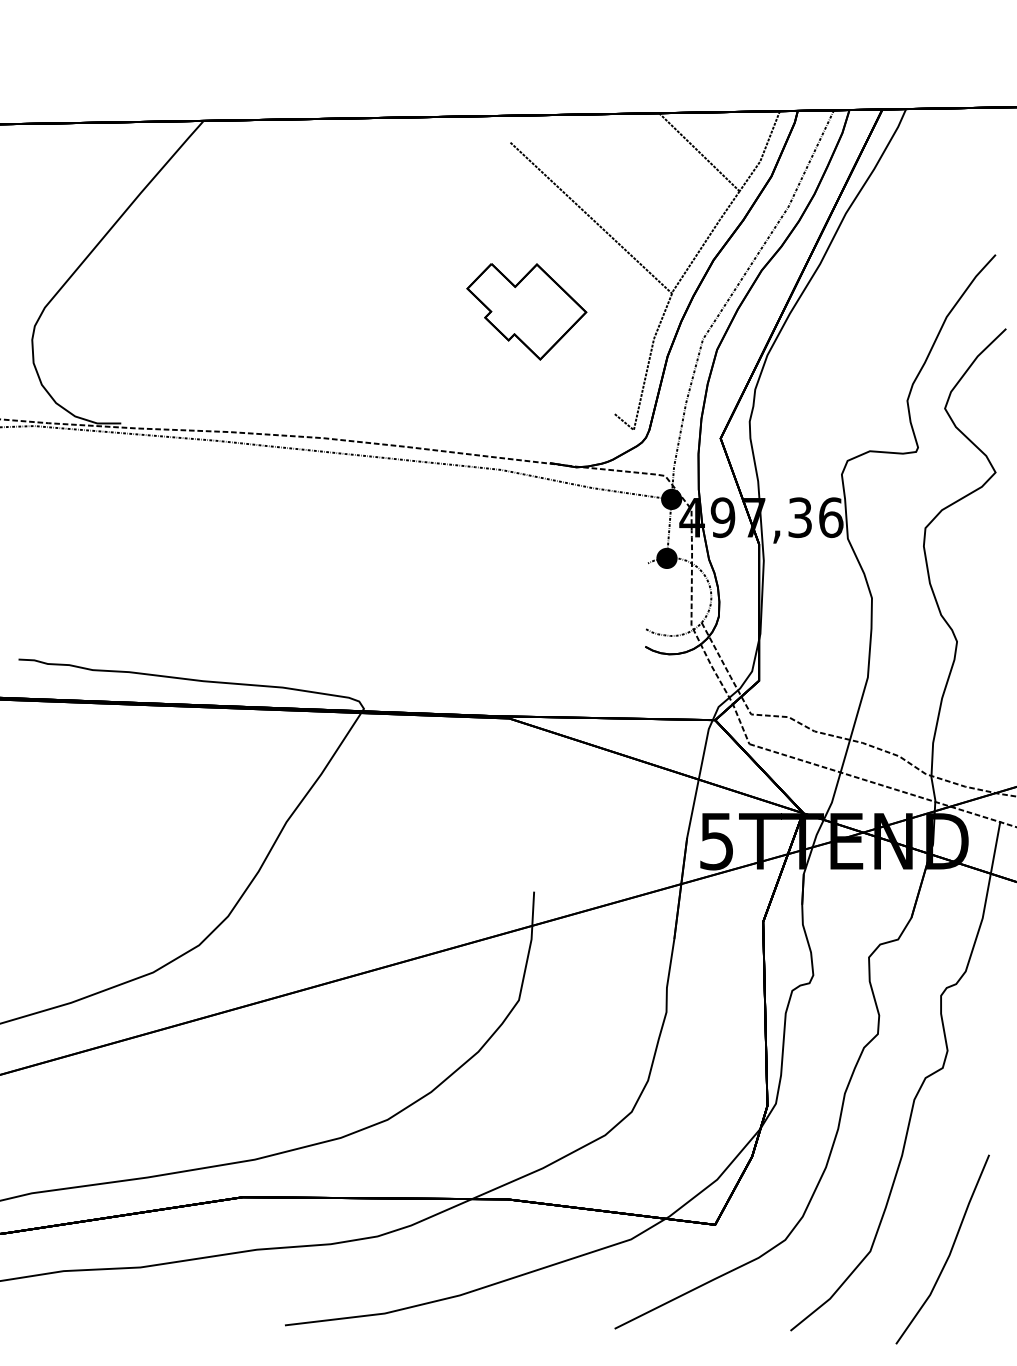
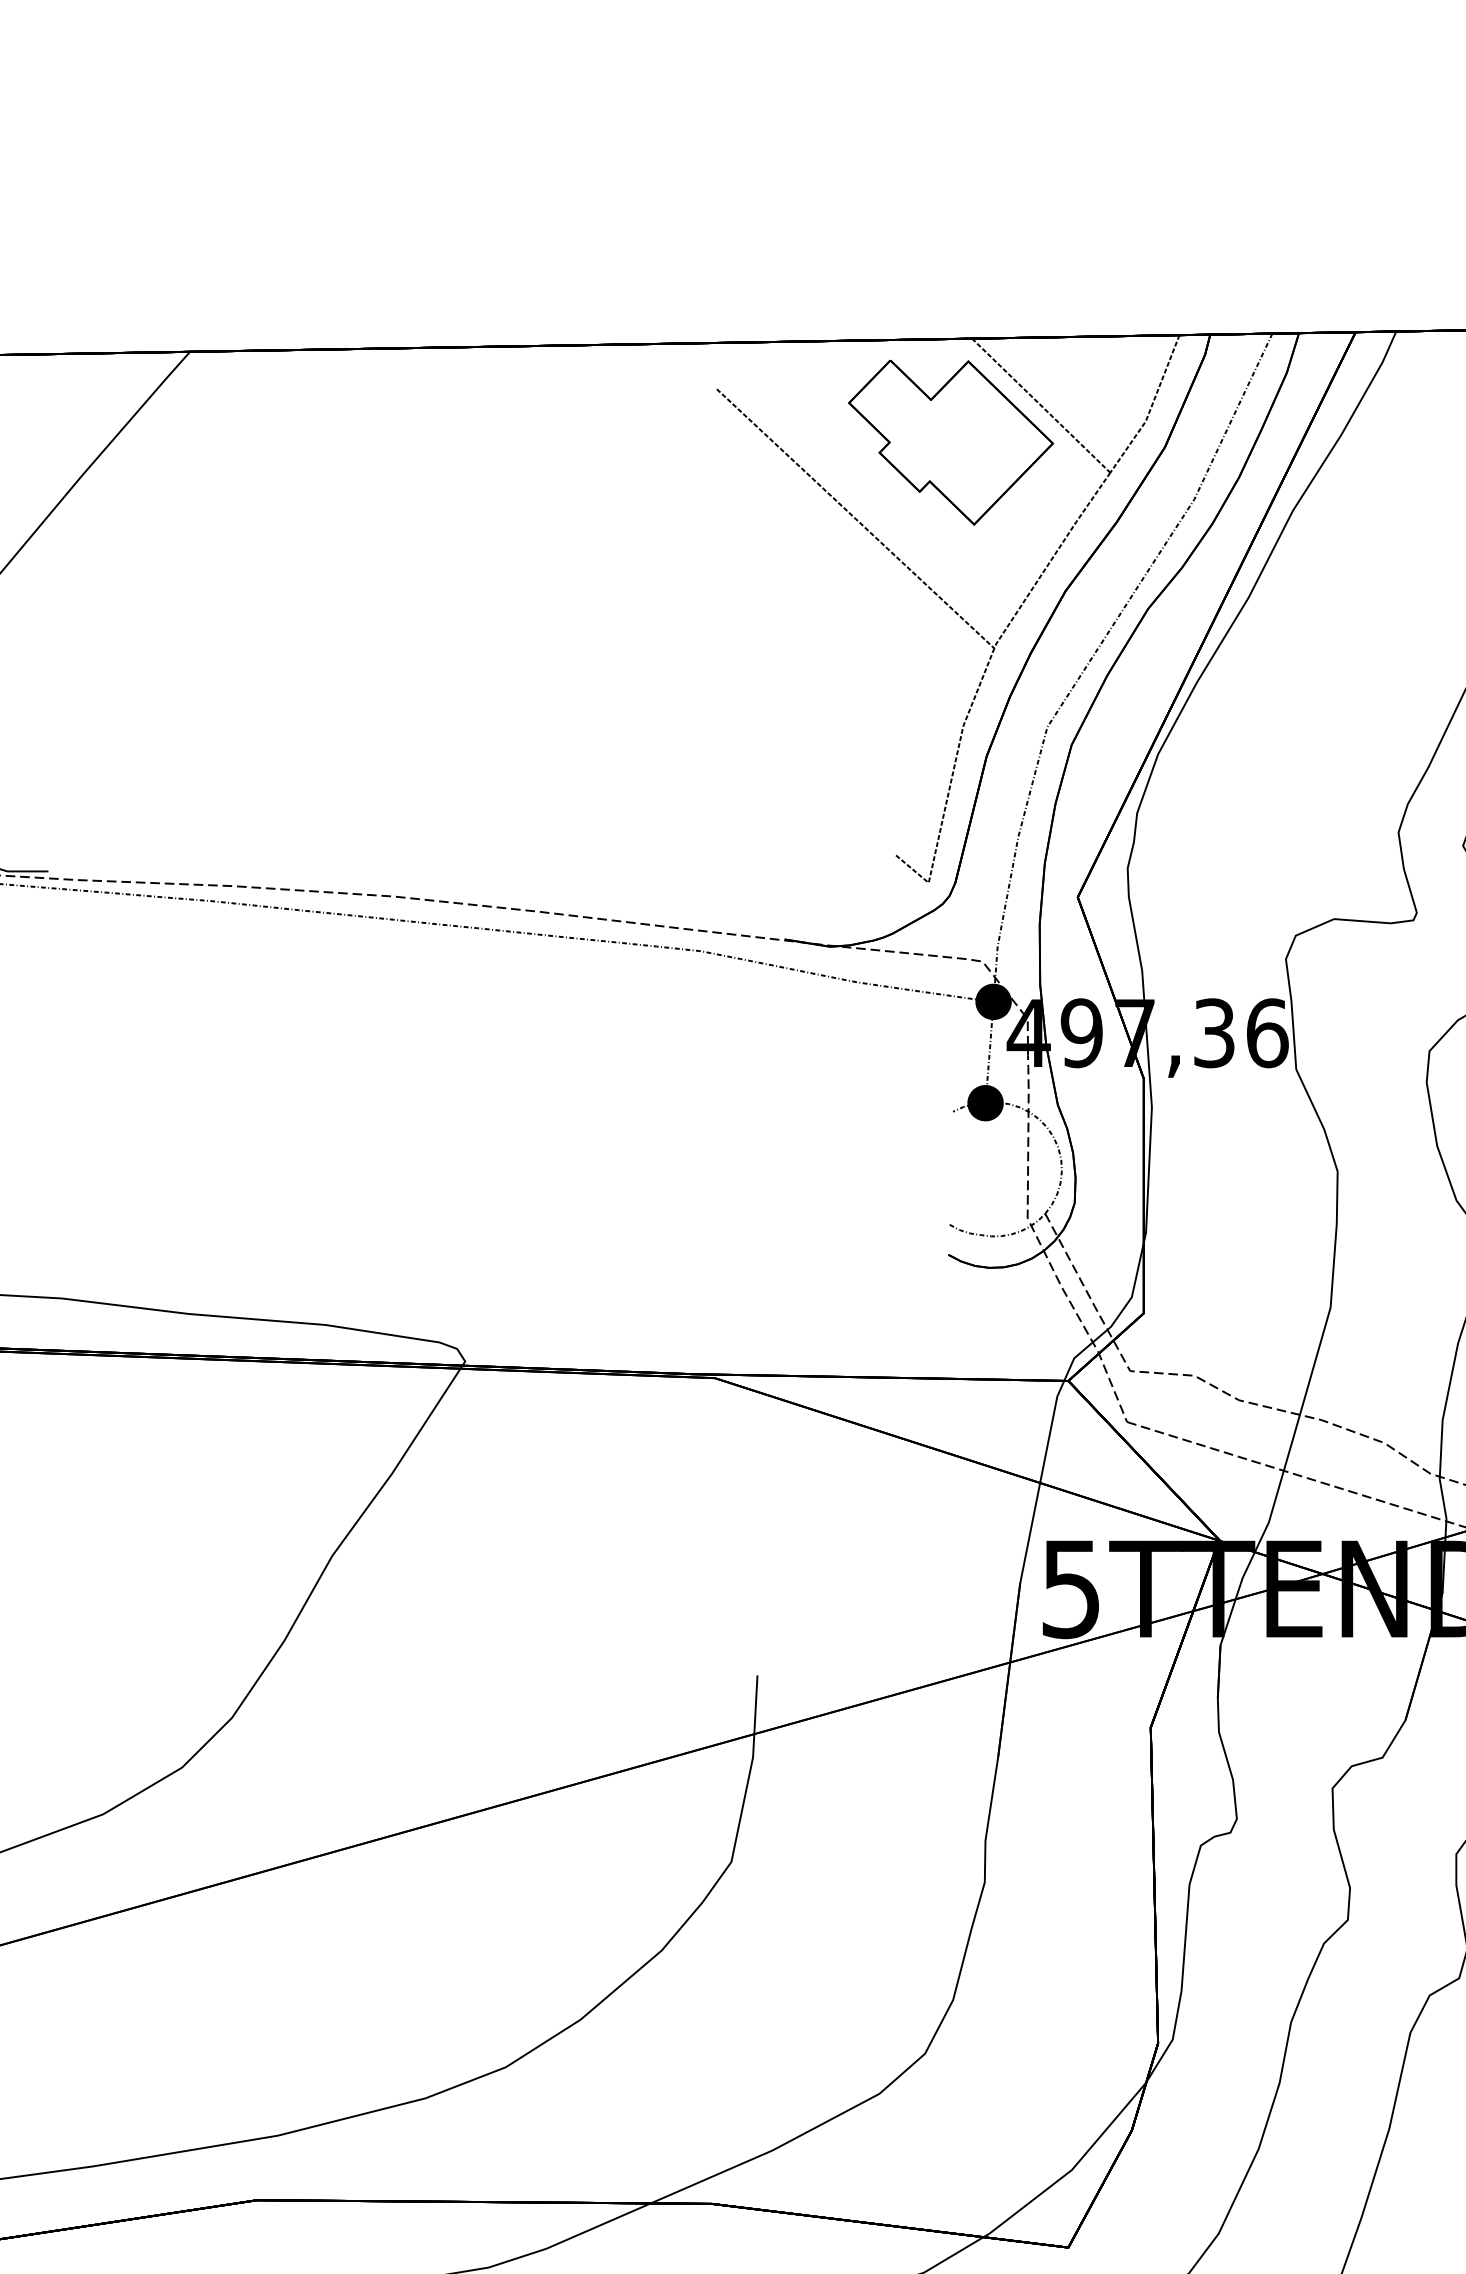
part: (526, 311) -> (950, 442), moved

